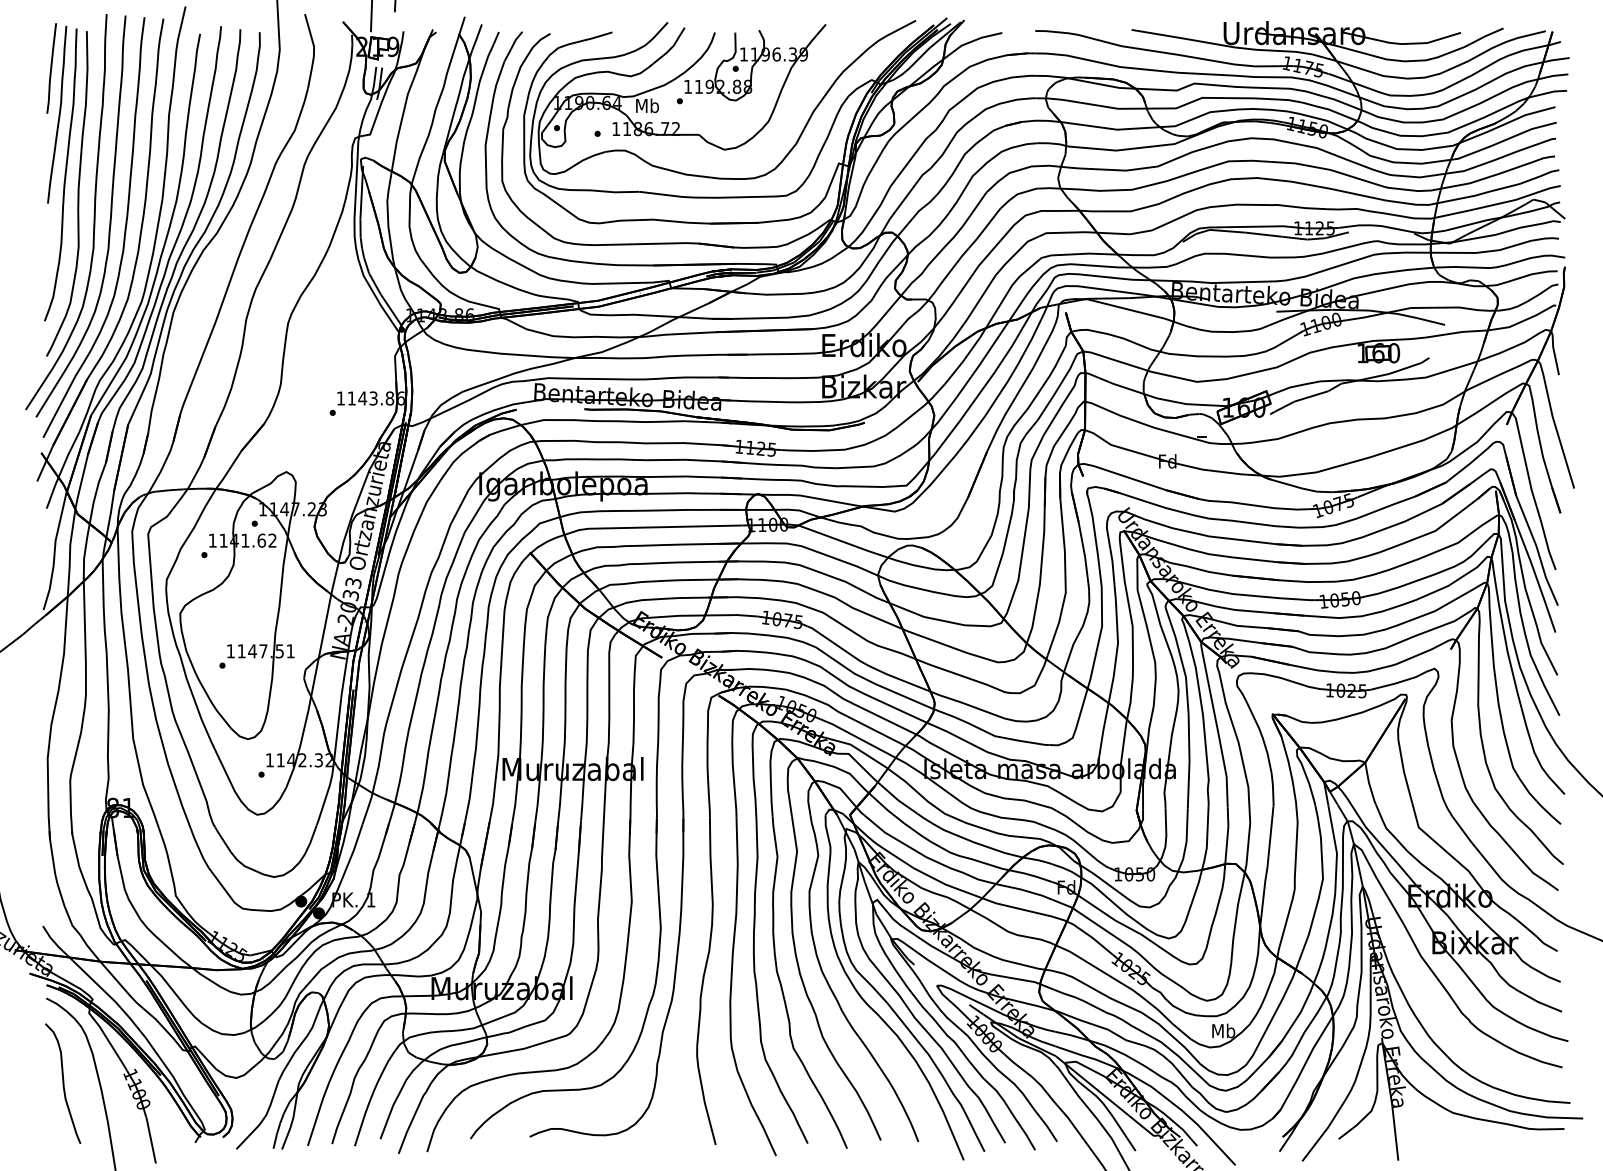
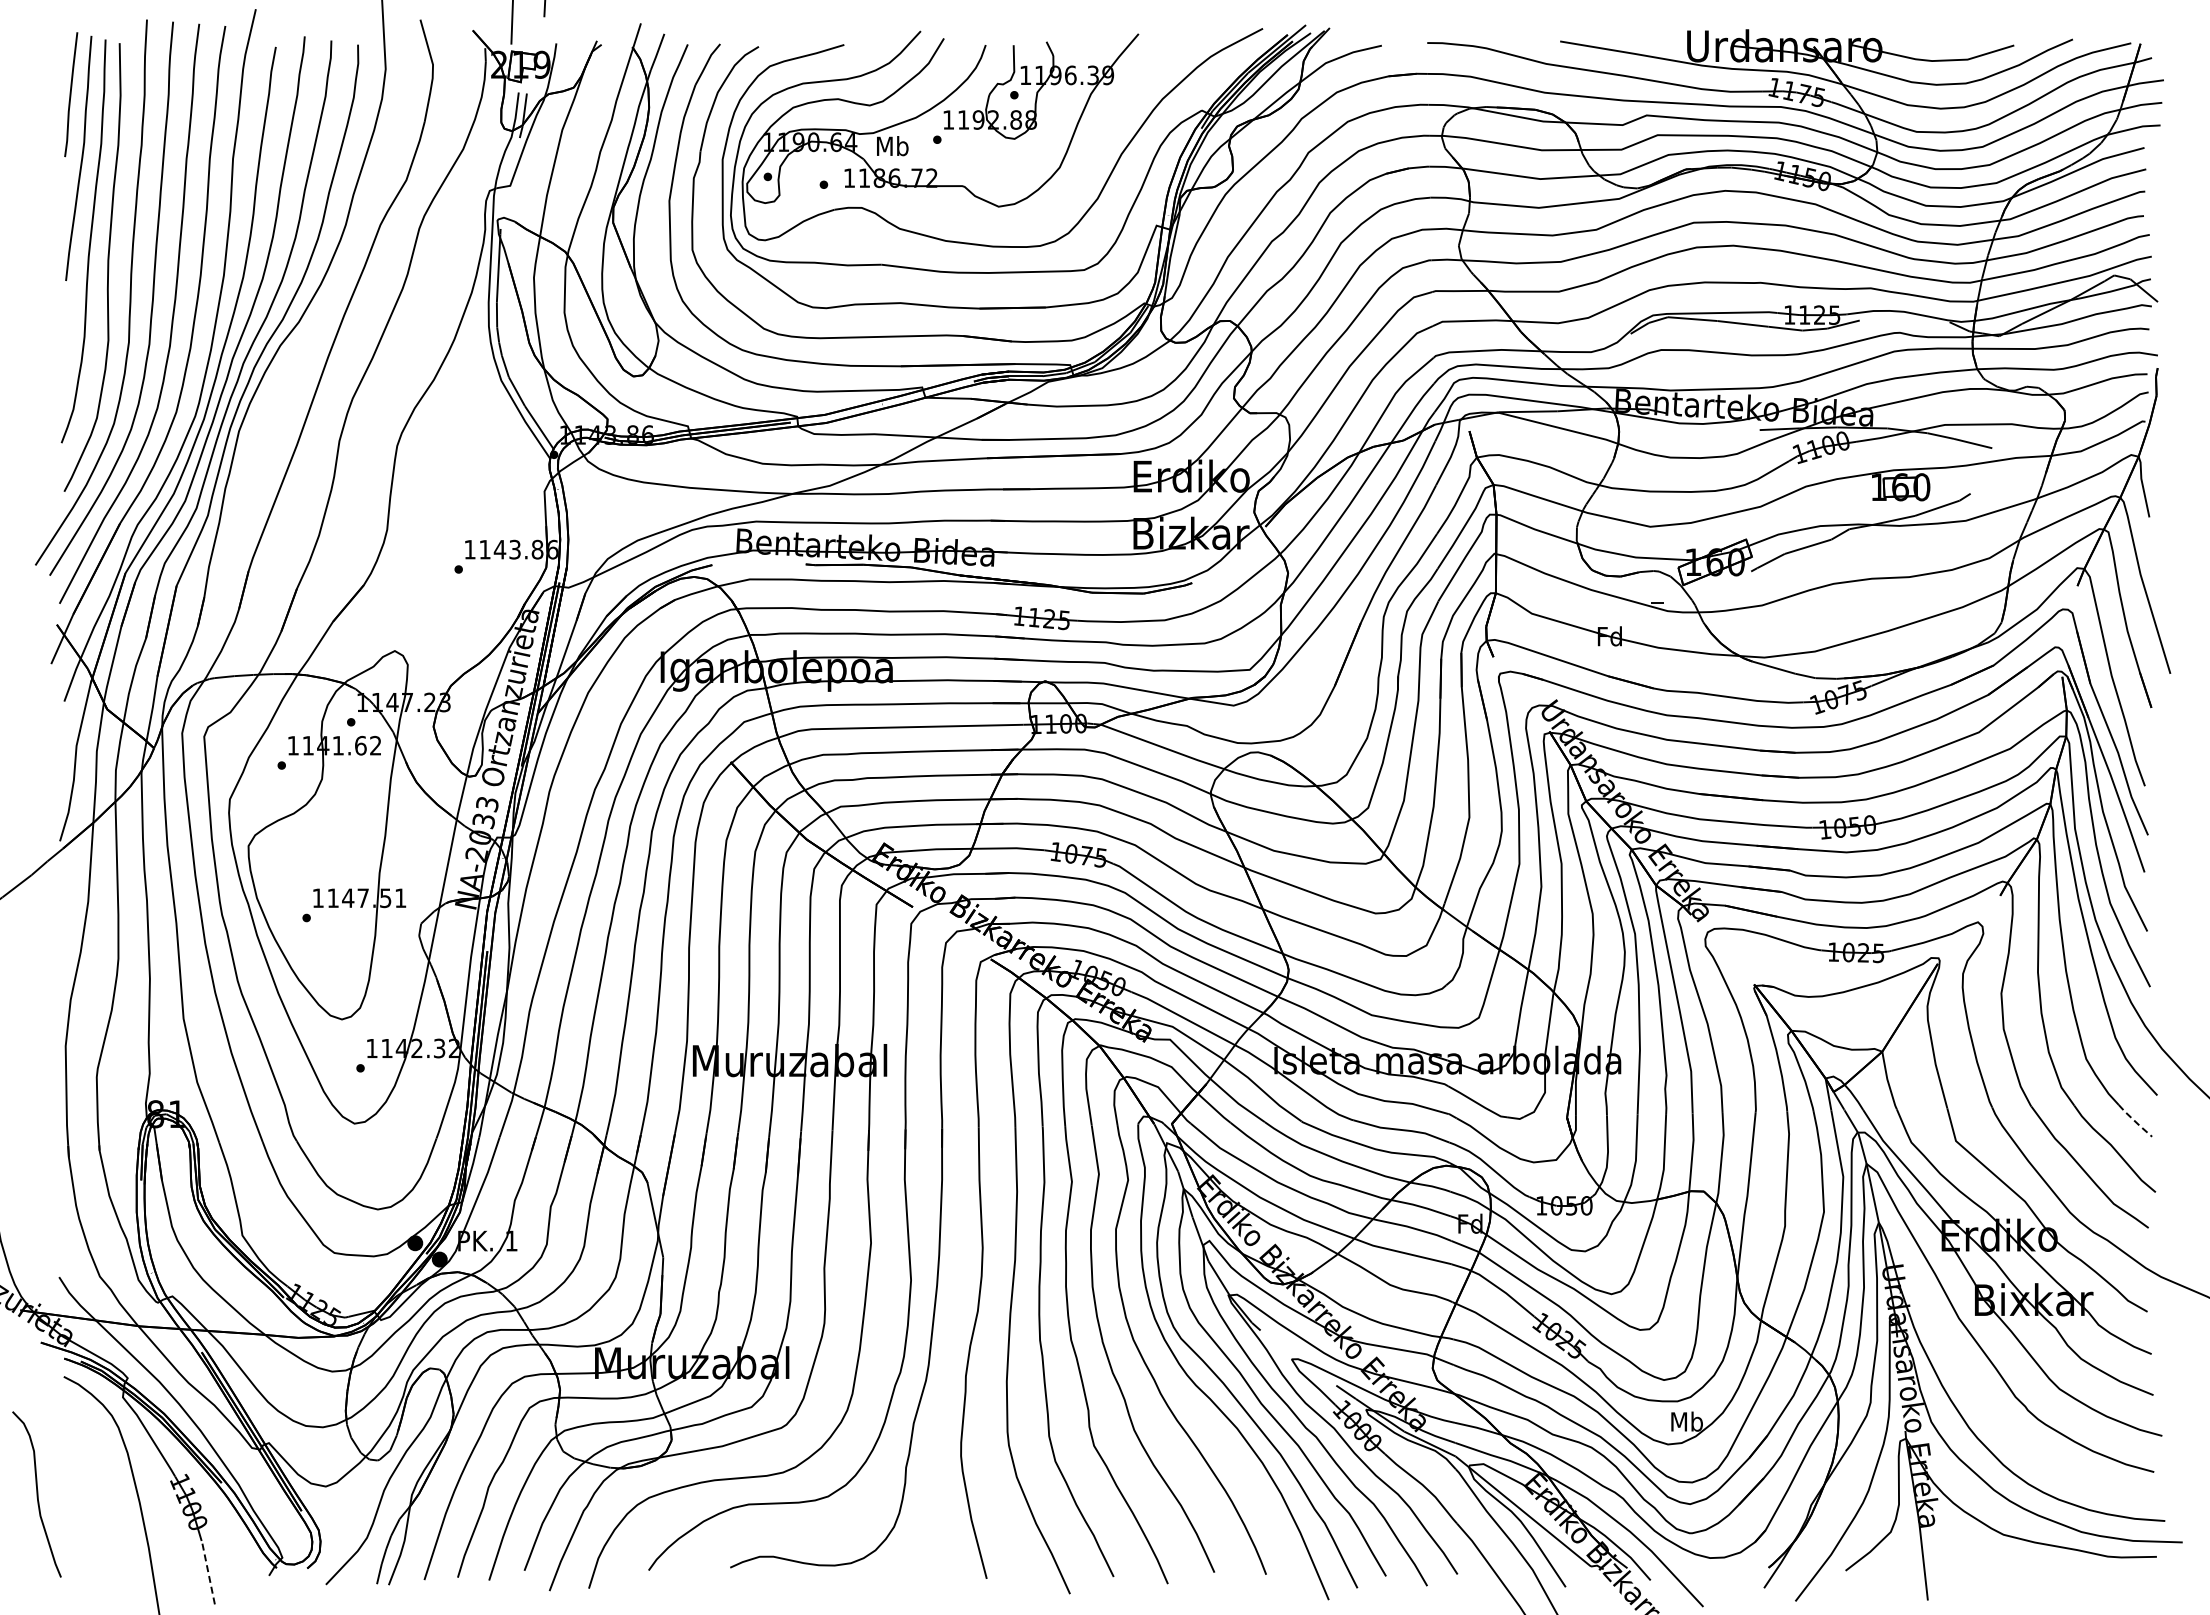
line: (1548, 813) -> (2134, 1121), solid -> dashed
curve: (62, 1083) -> (36, 1494), moved
line: (151, 1139) -> (208, 1571), solid -> dashed

